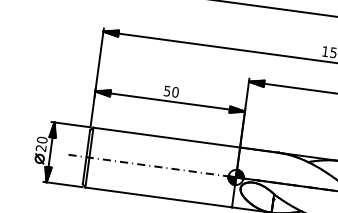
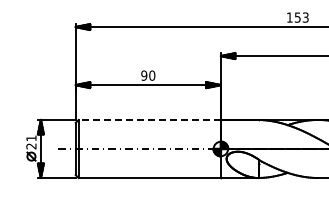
text: (167, 91) -> (144, 75), 50 -> 90
line: (166, 137) -> (149, 119), solid -> dashed
text: (42, 140) -> (31, 138), 20 -> 21

